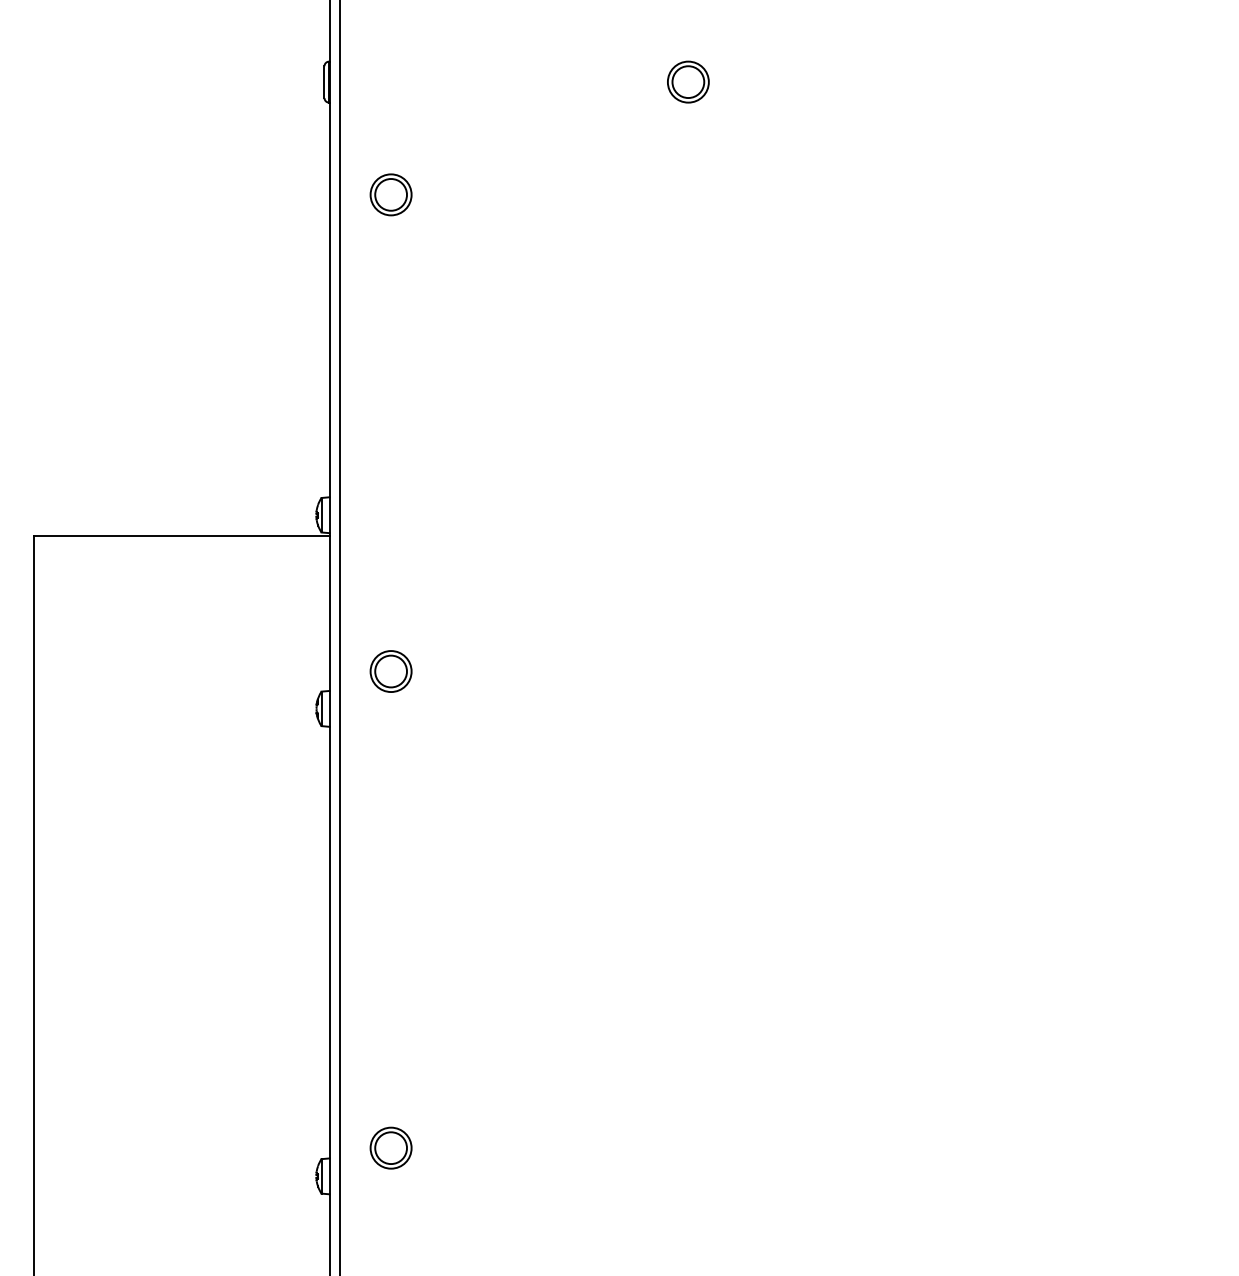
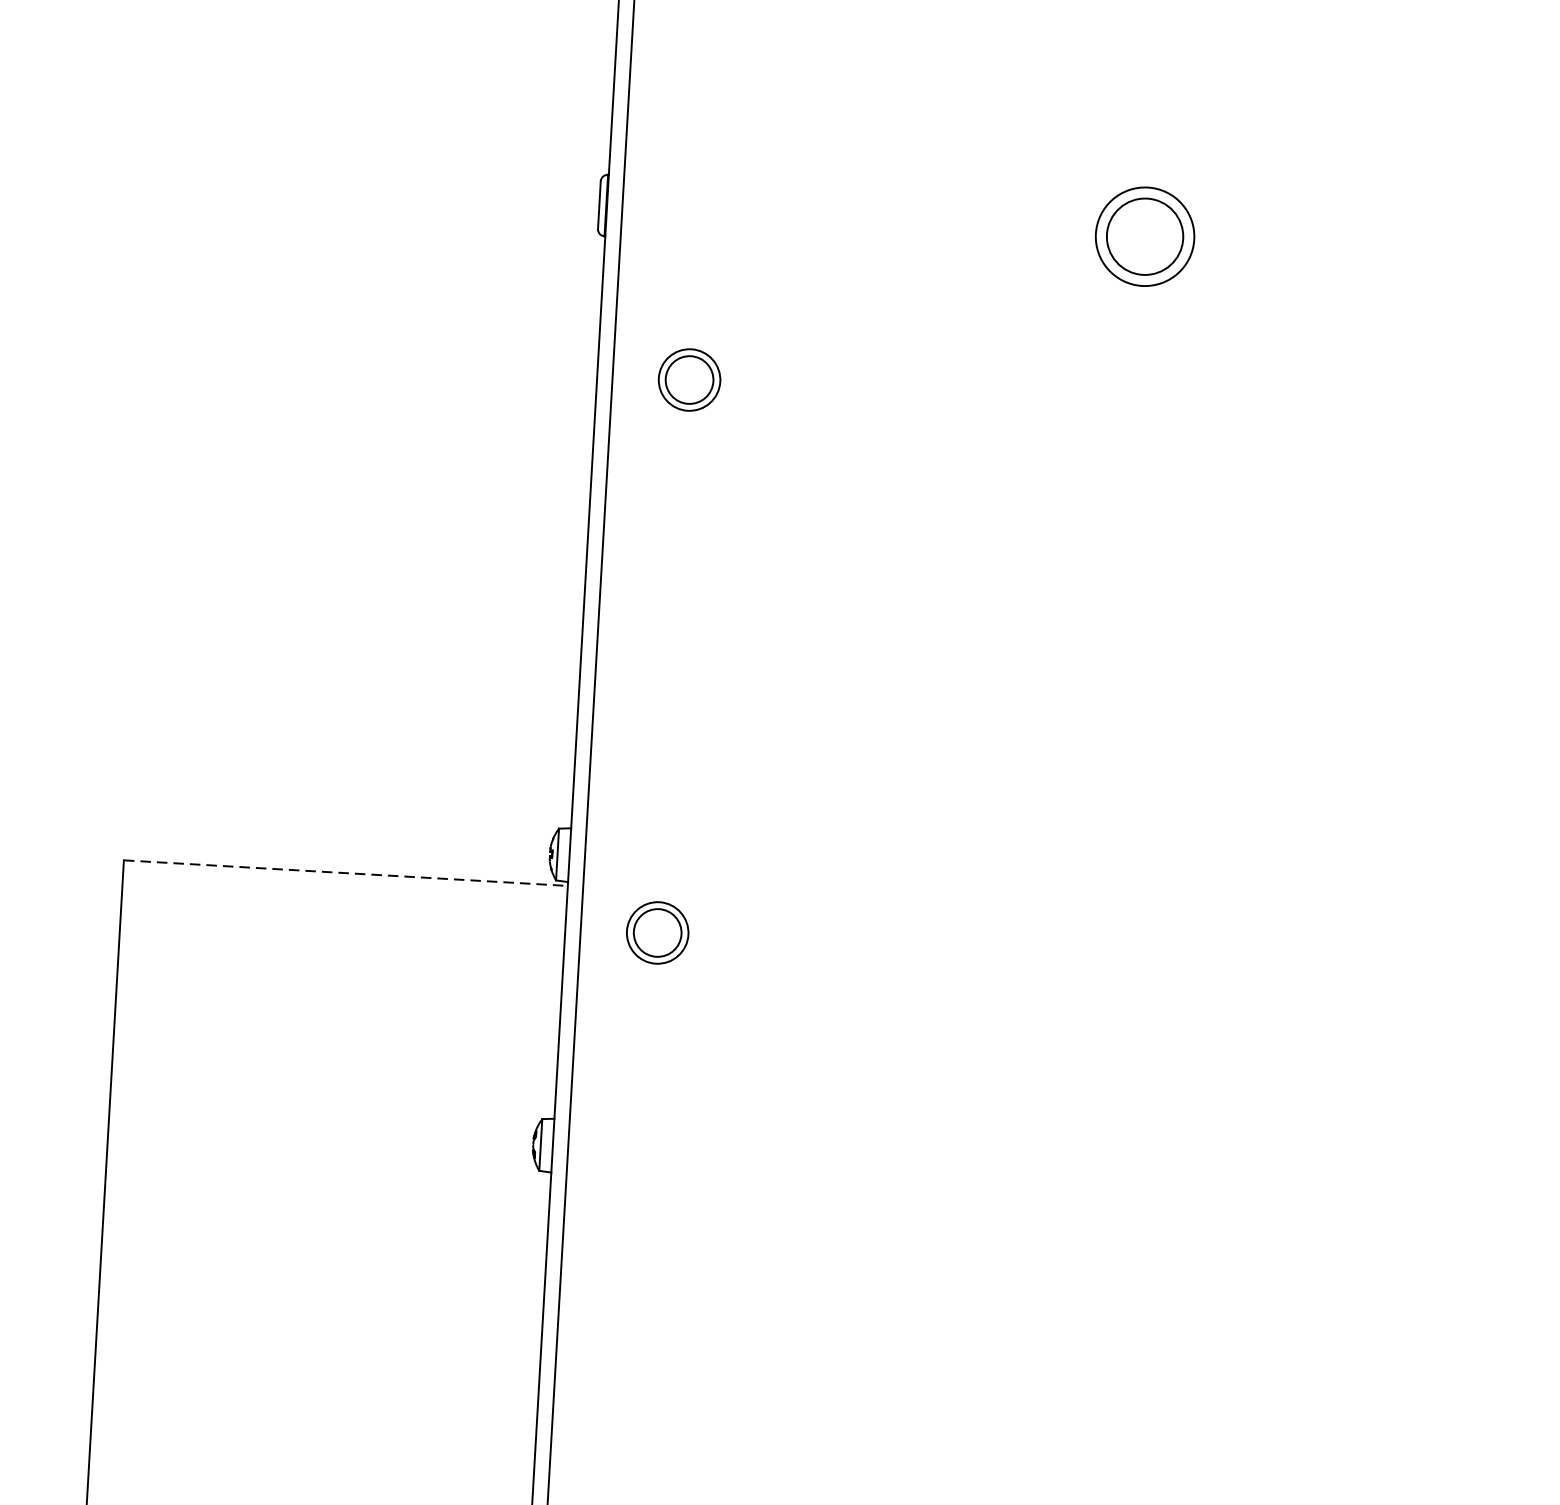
part: (688, 81) -> (1145, 235), size x1.6
line: (181, 535) -> (345, 872), solid -> dashed
part: (390, 671) -> (656, 932), moved

